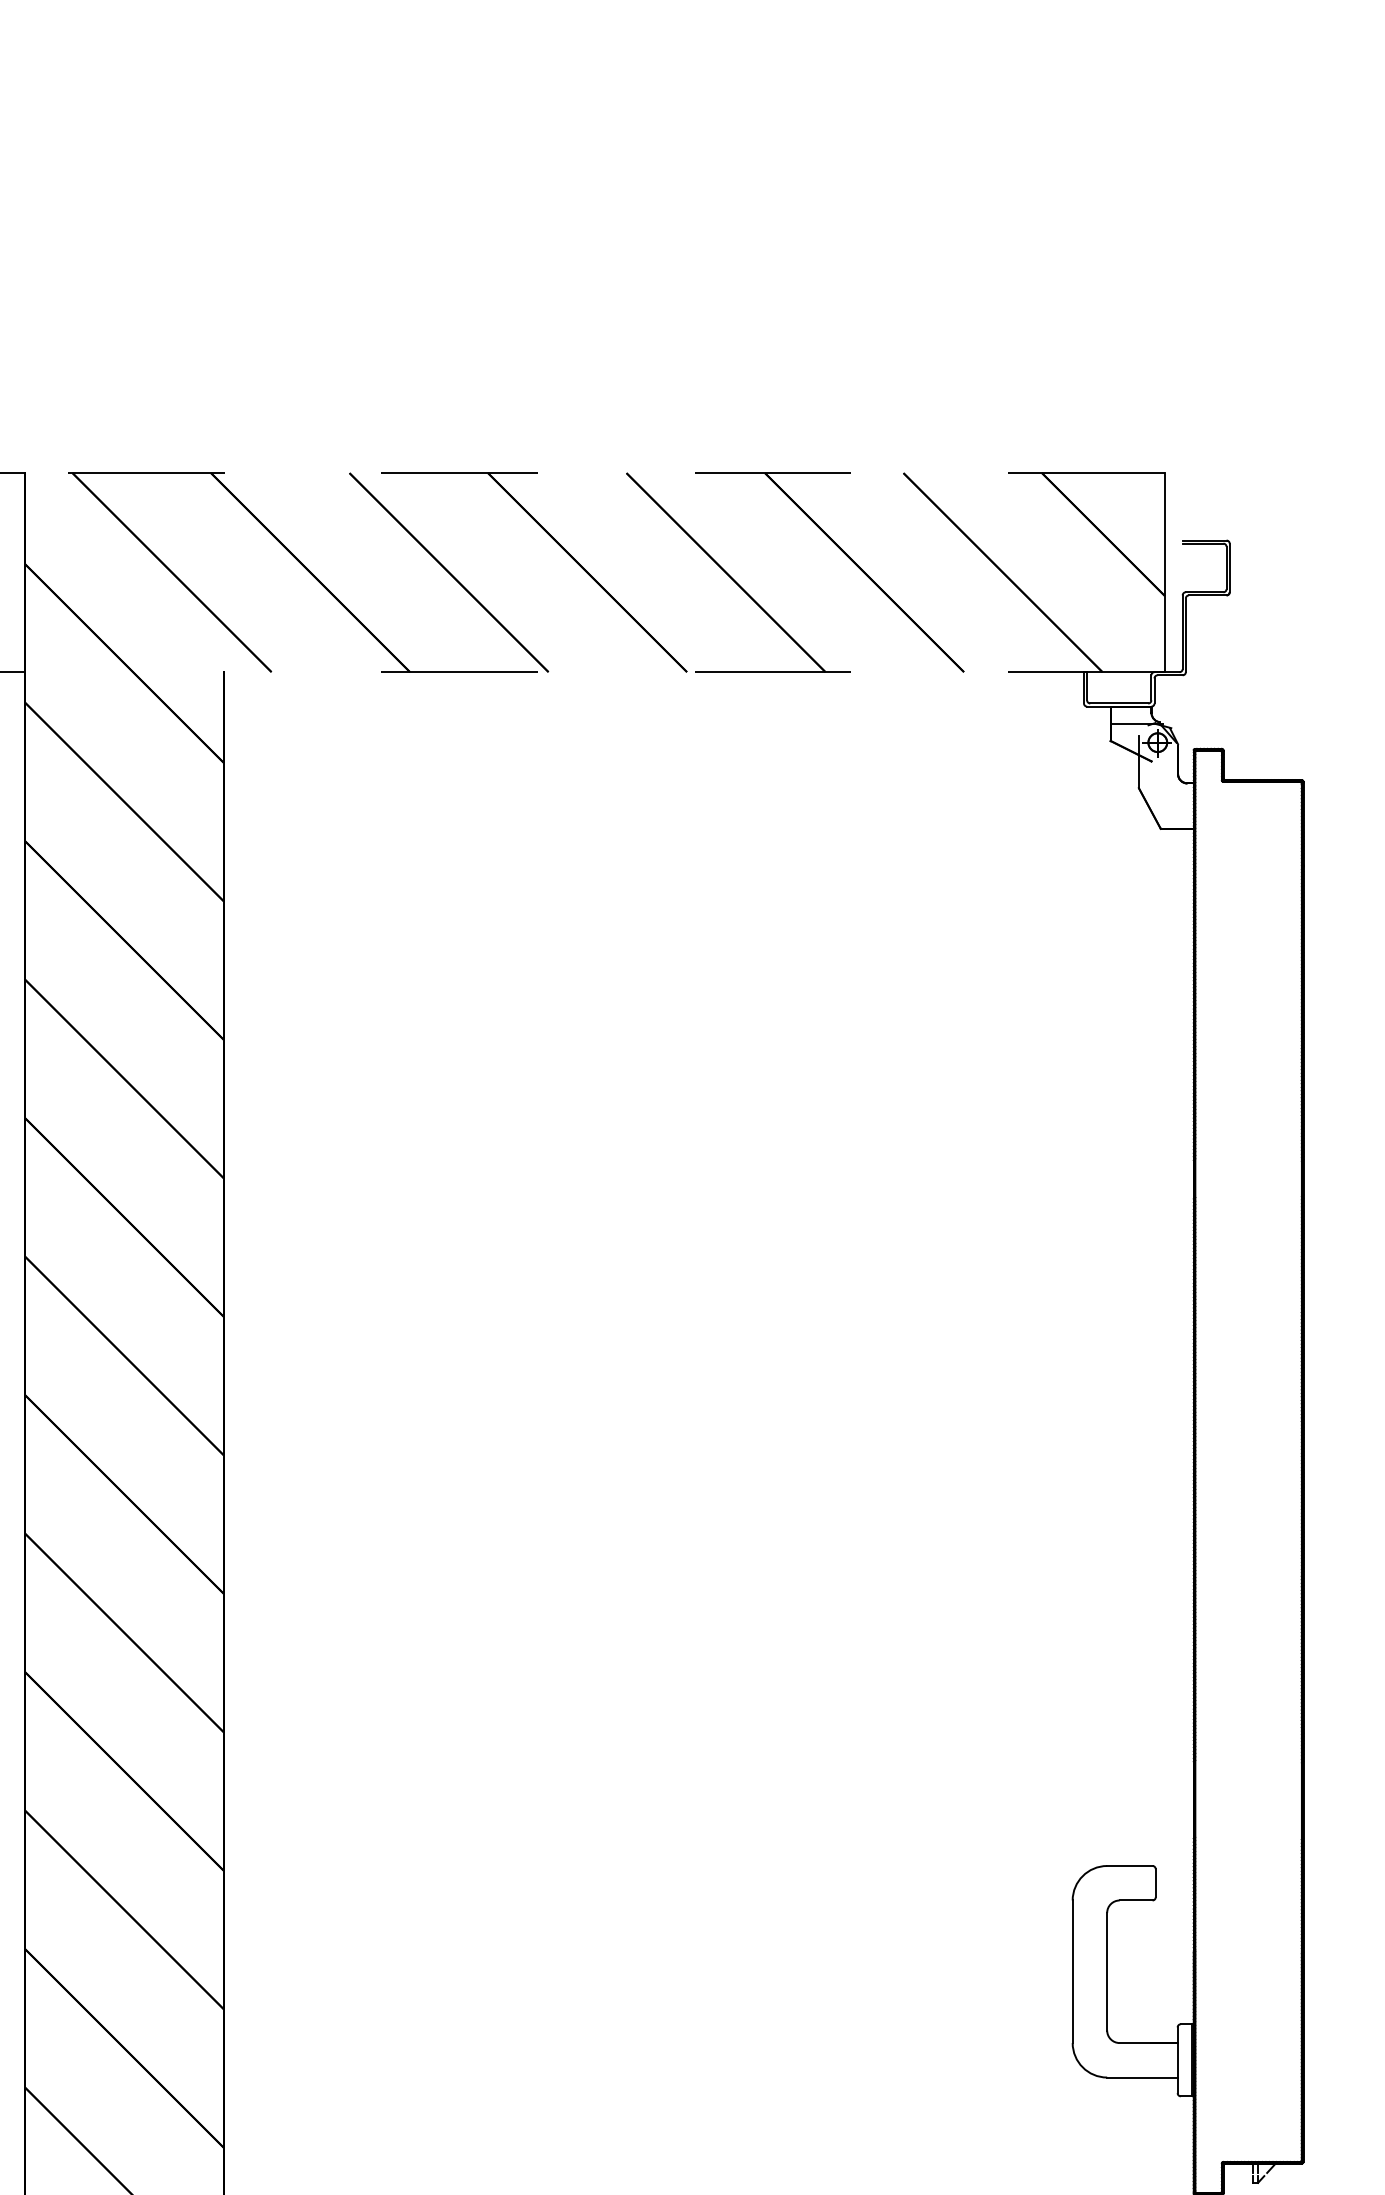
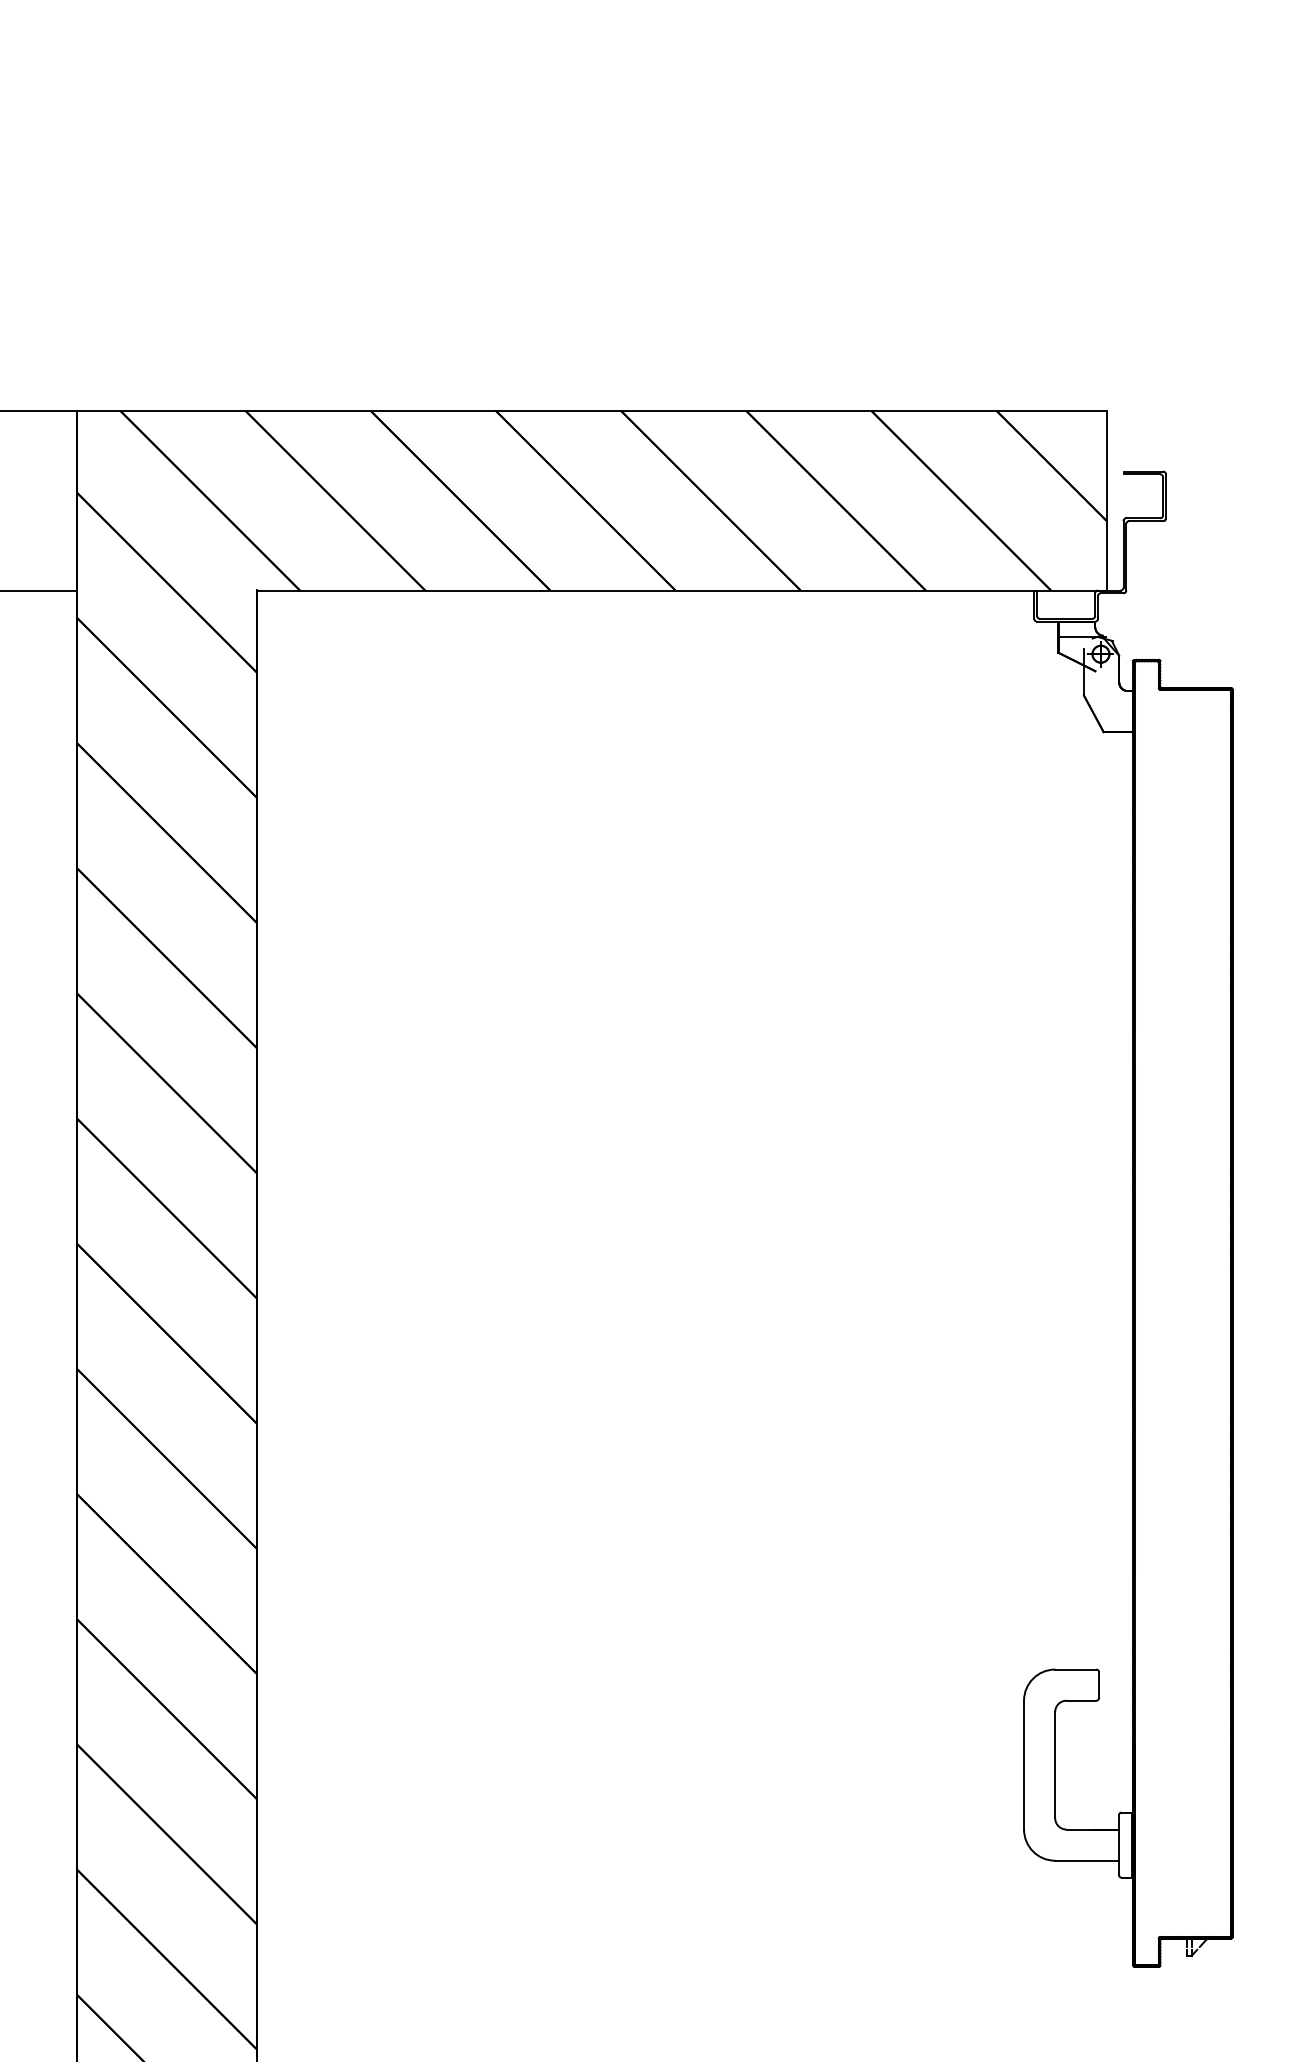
line: (594, 473) -> (591, 410), dashed -> solid
line: (693, 672) -> (681, 590), dashed -> solid

